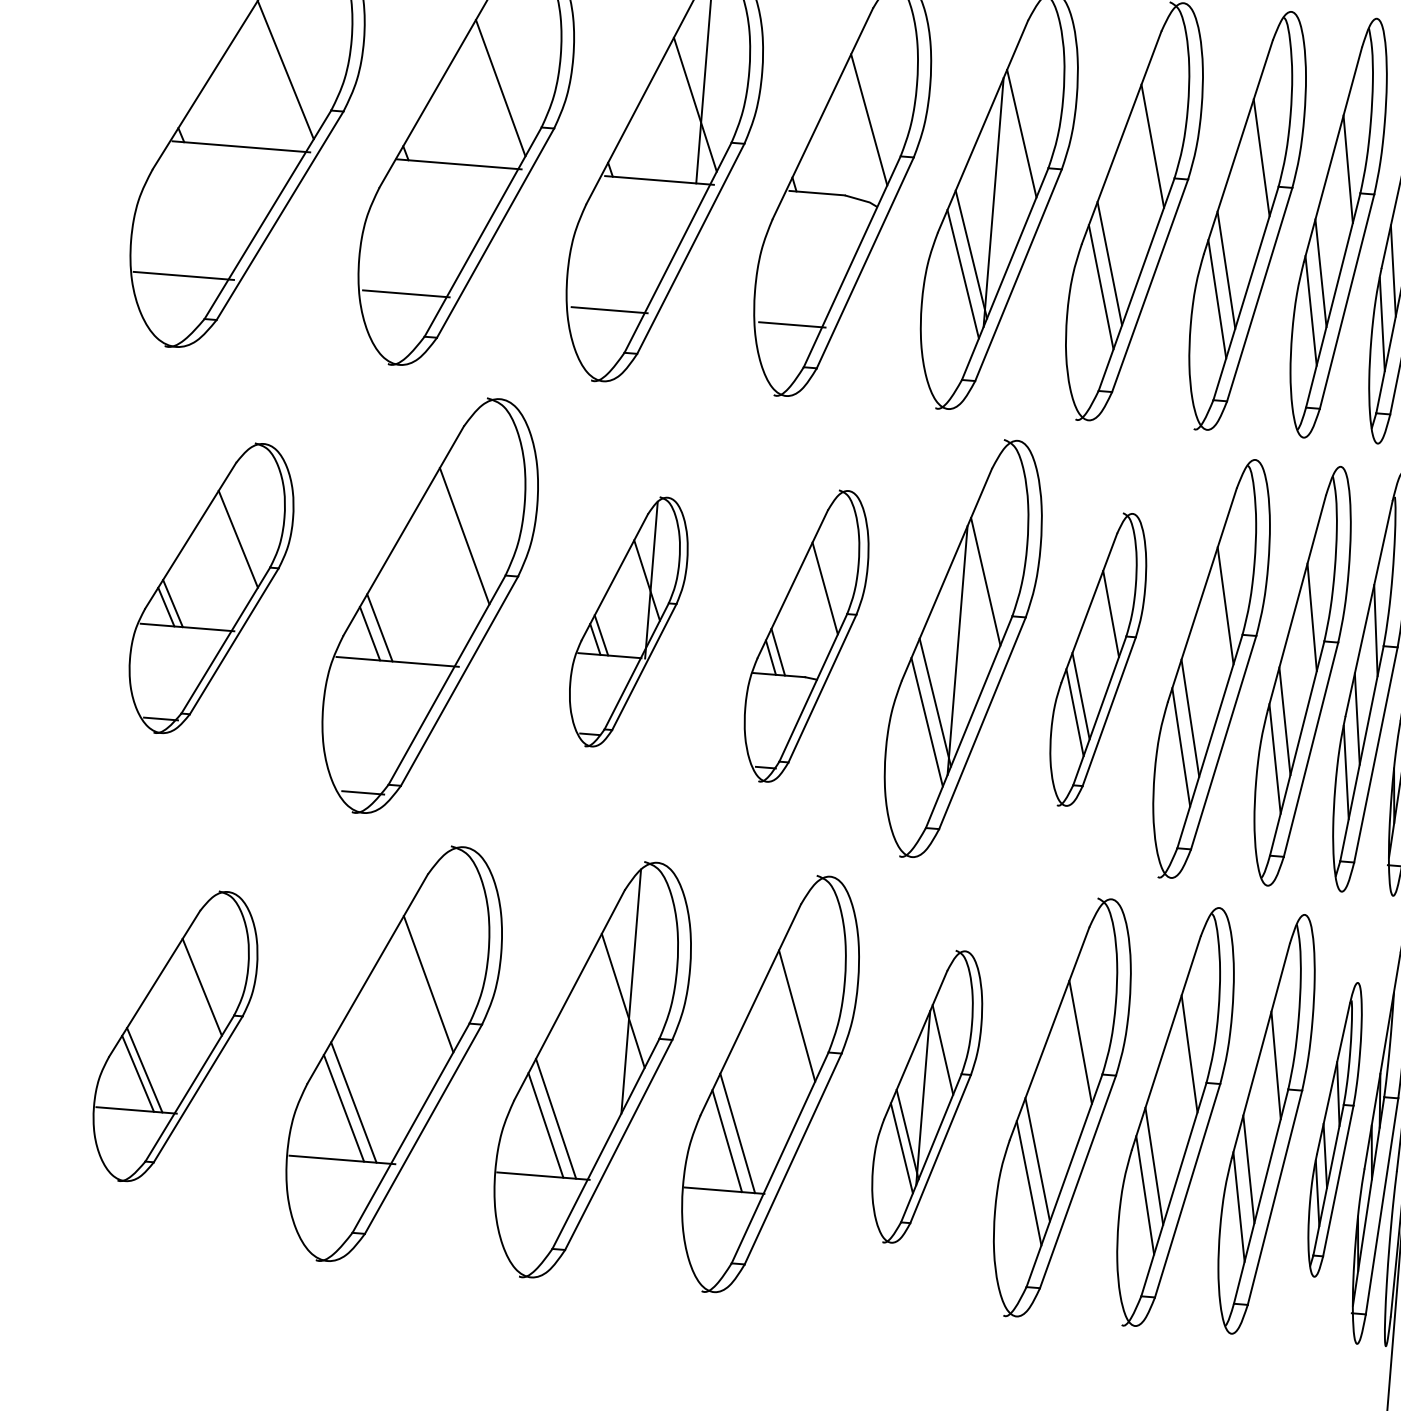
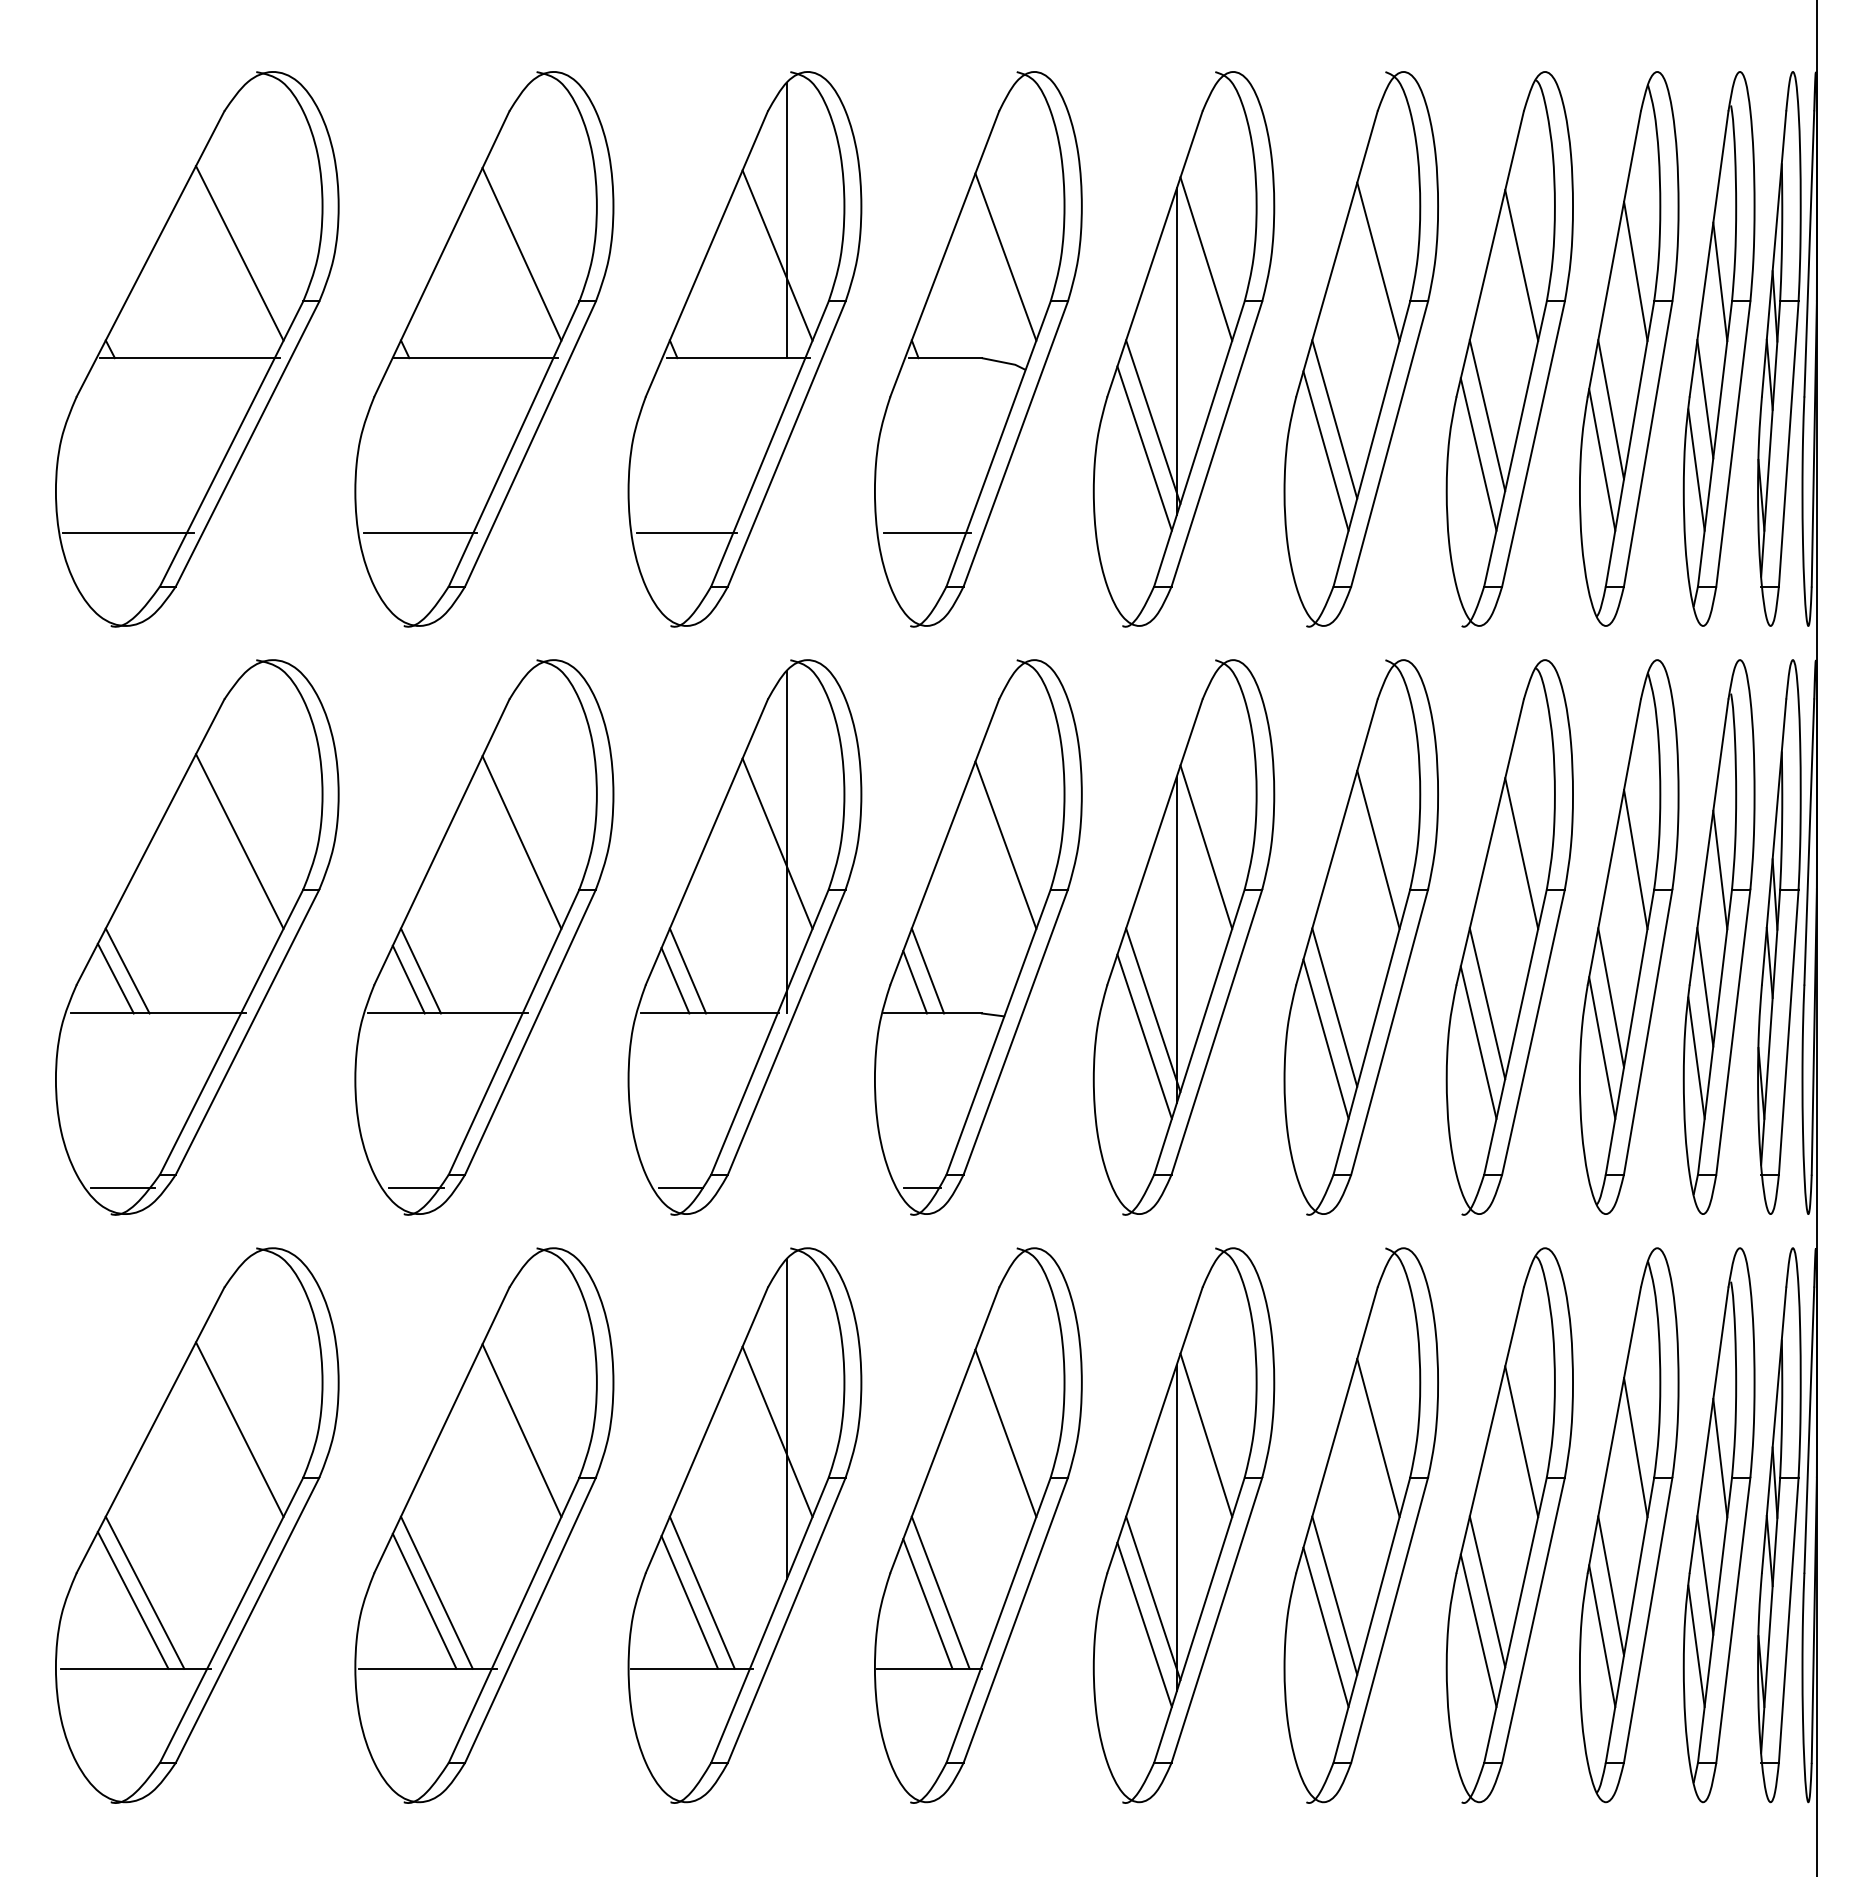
part: (211, 588) -> (197, 937), size x1.43
part: (628, 622) -> (744, 937), size x1.67
part: (806, 636) -> (978, 937), size x1.43
part: (1097, 659) -> (1360, 937), size x1.43
part: (175, 1036) -> (197, 1525), size x1.43
part: (926, 1097) -> (1183, 1525), size x1.43
part: (1334, 1129) -> (1718, 1525), size x1.43

